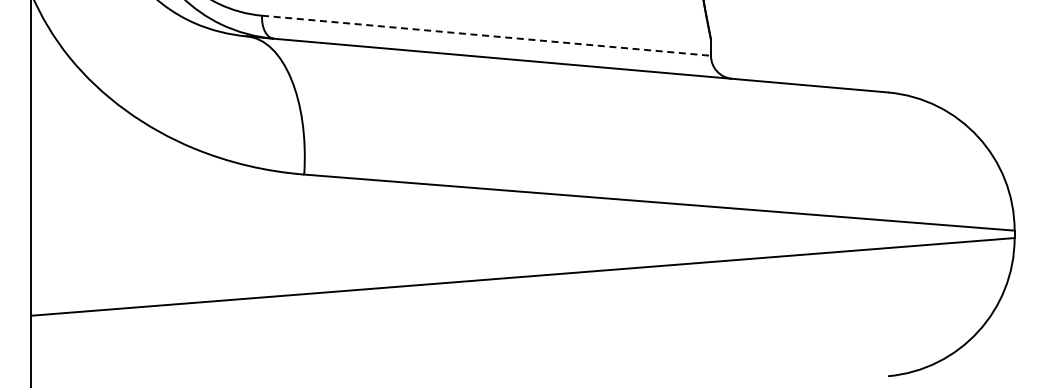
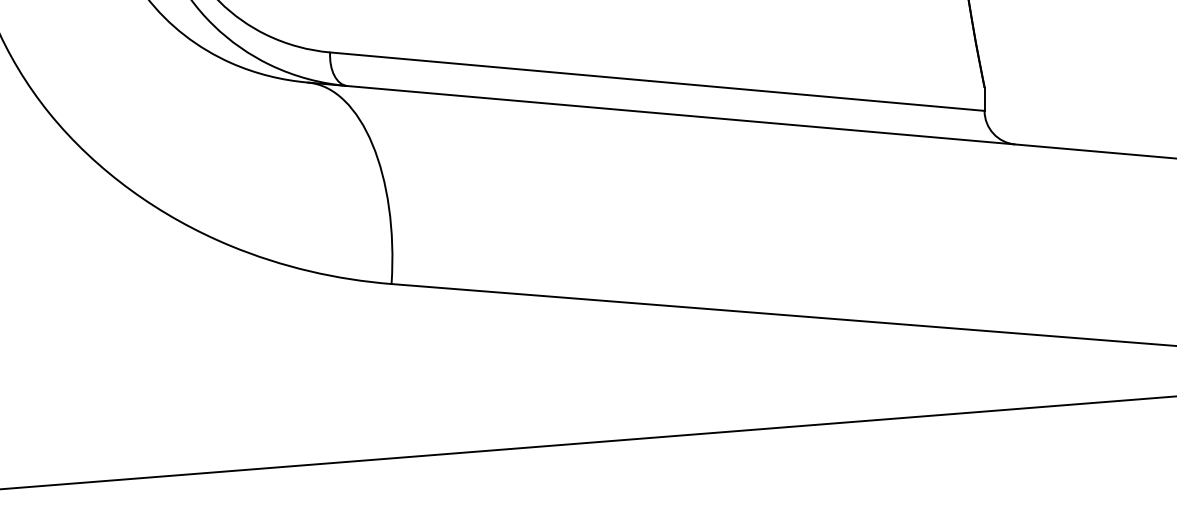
line: (487, 35) -> (658, 81), dashed -> solid

